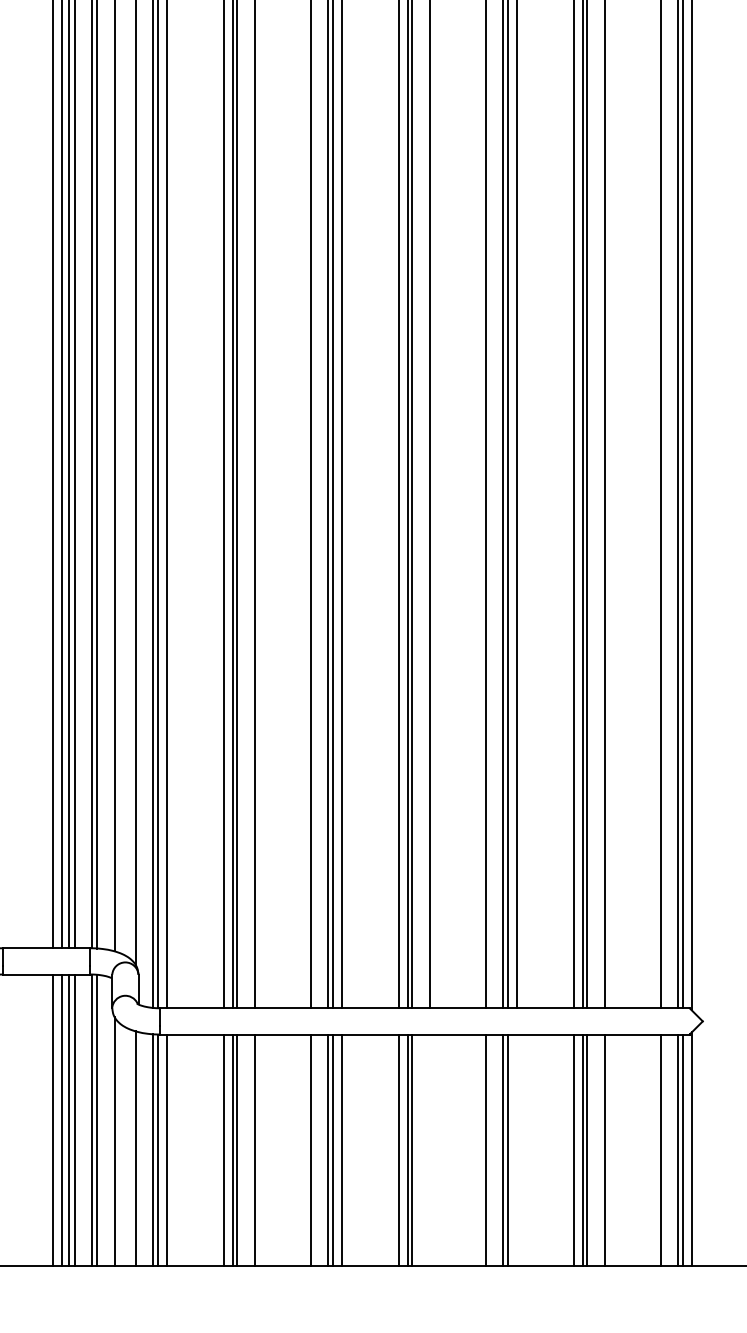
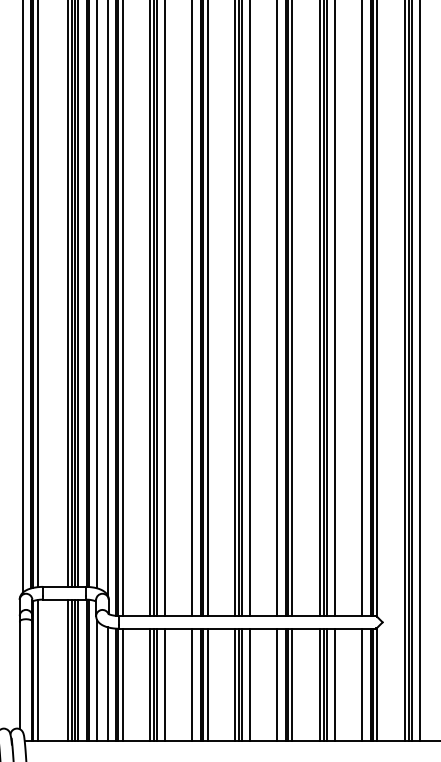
line: (430, 1149) -> (250, 684), added
line: (516, 1149) -> (292, 684), added

